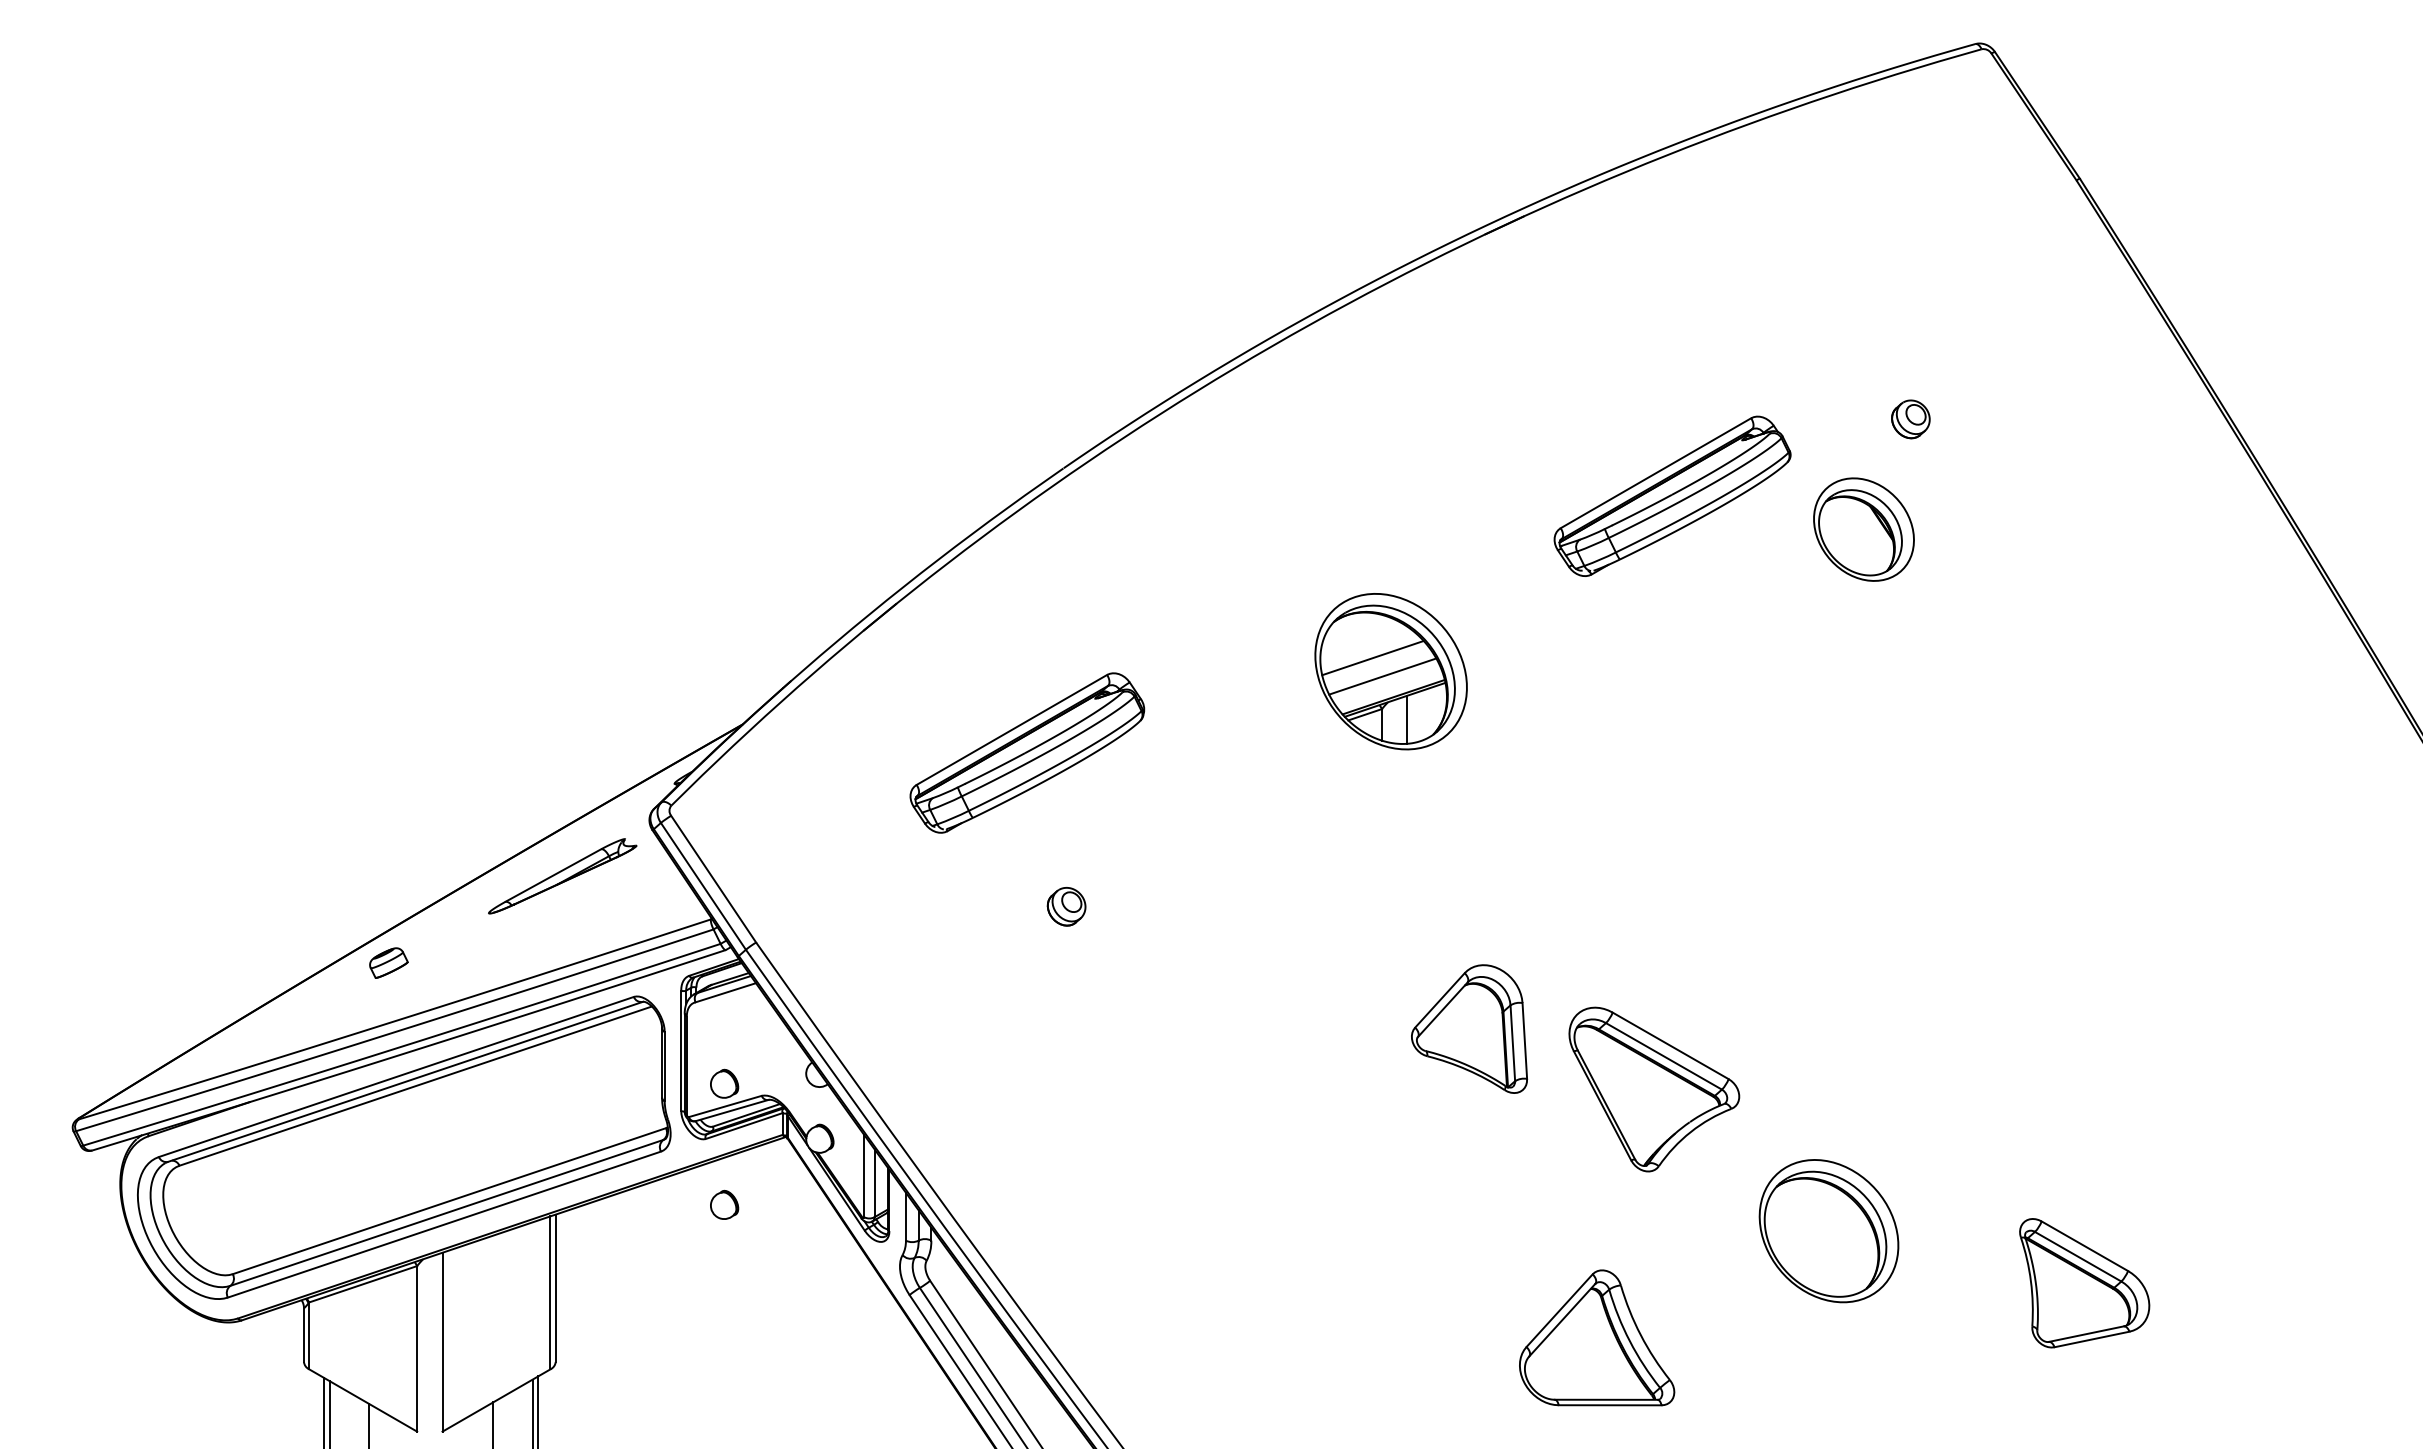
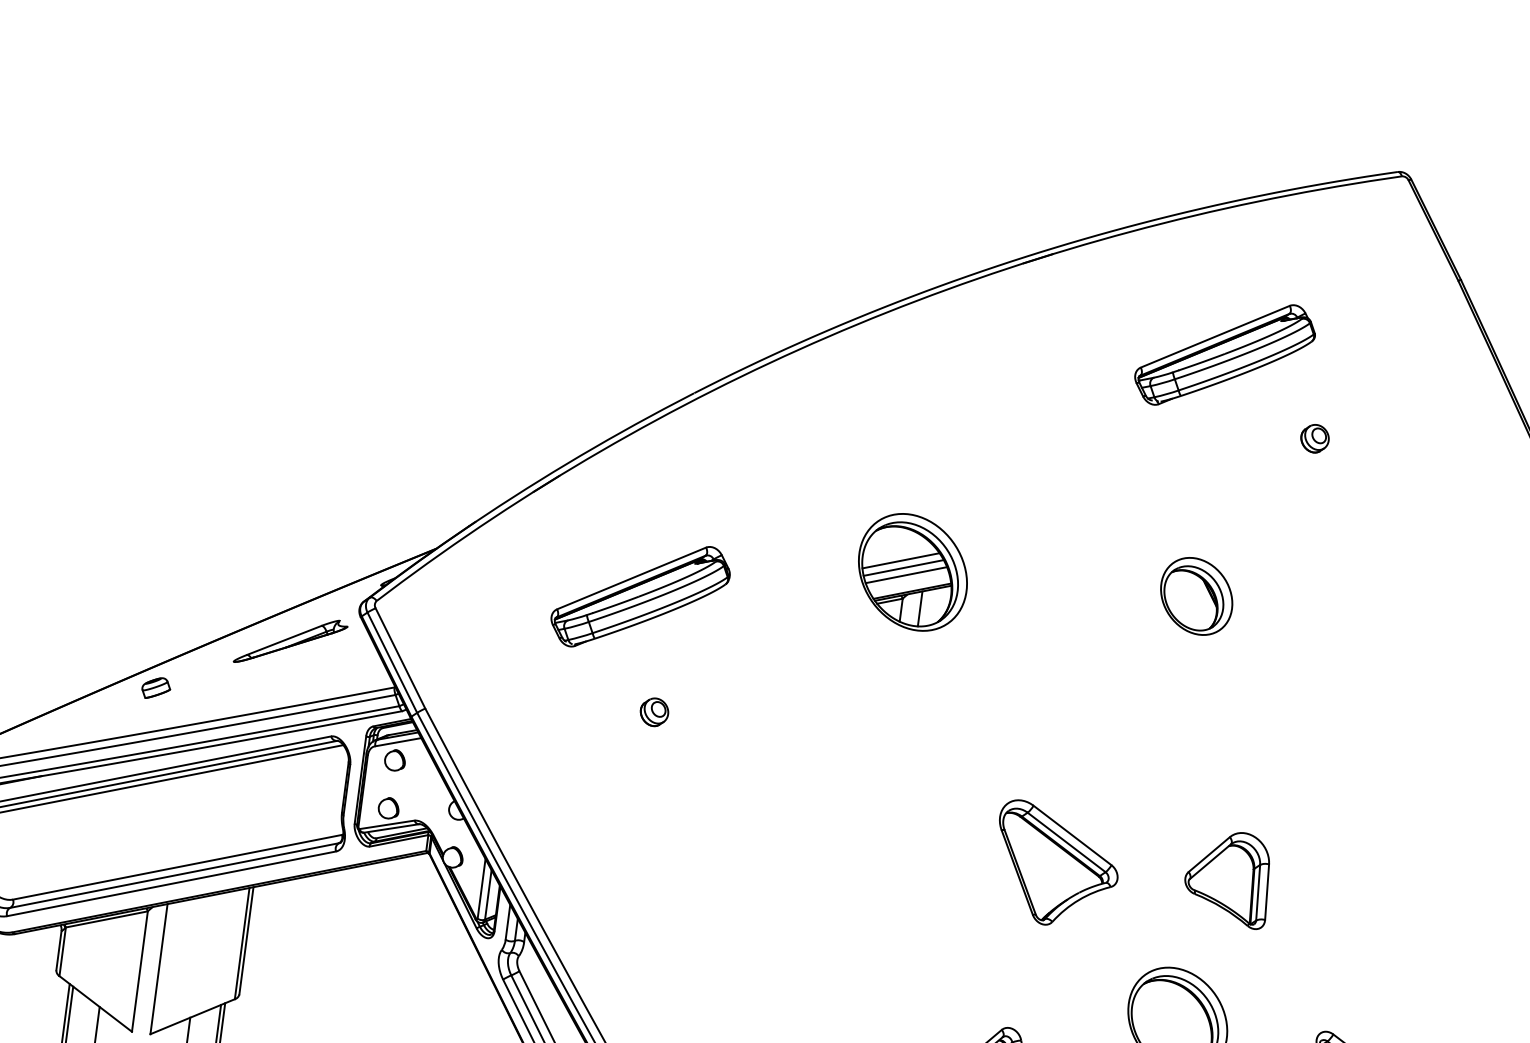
part: (1672, 495) -> (1225, 354), moved
part: (1863, 529) -> (1196, 596), moved
line: (1377, 667) -> (903, 568), added
part: (1469, 1028) -> (1228, 877), moved
part: (1654, 1089) -> (1056, 865), moved
part: (724, 1204) -> (395, 760), moved

